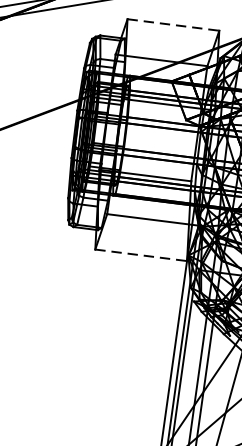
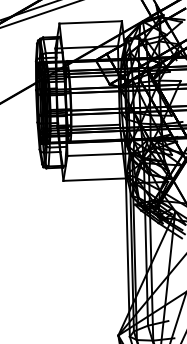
line: (174, 25) -> (91, 22), dashed -> solid
line: (142, 255) -> (95, 179), dashed -> solid

